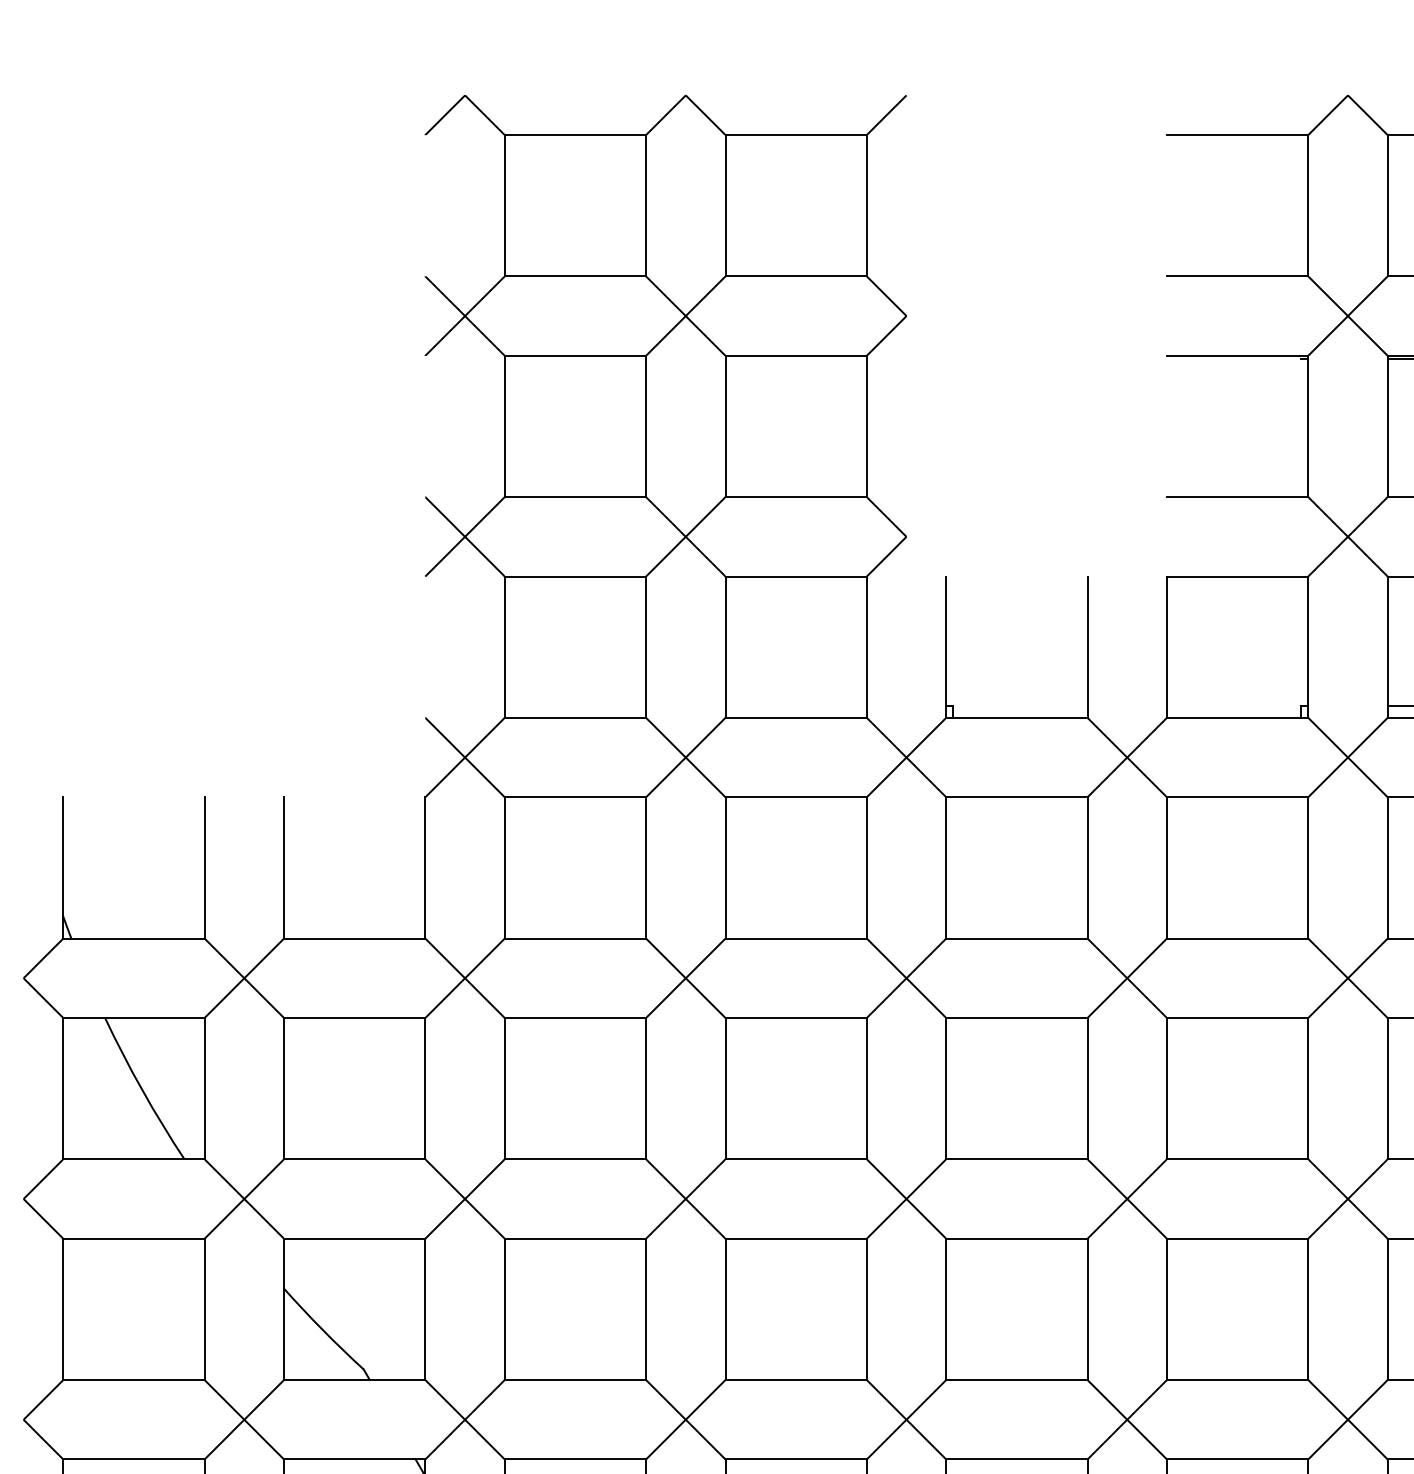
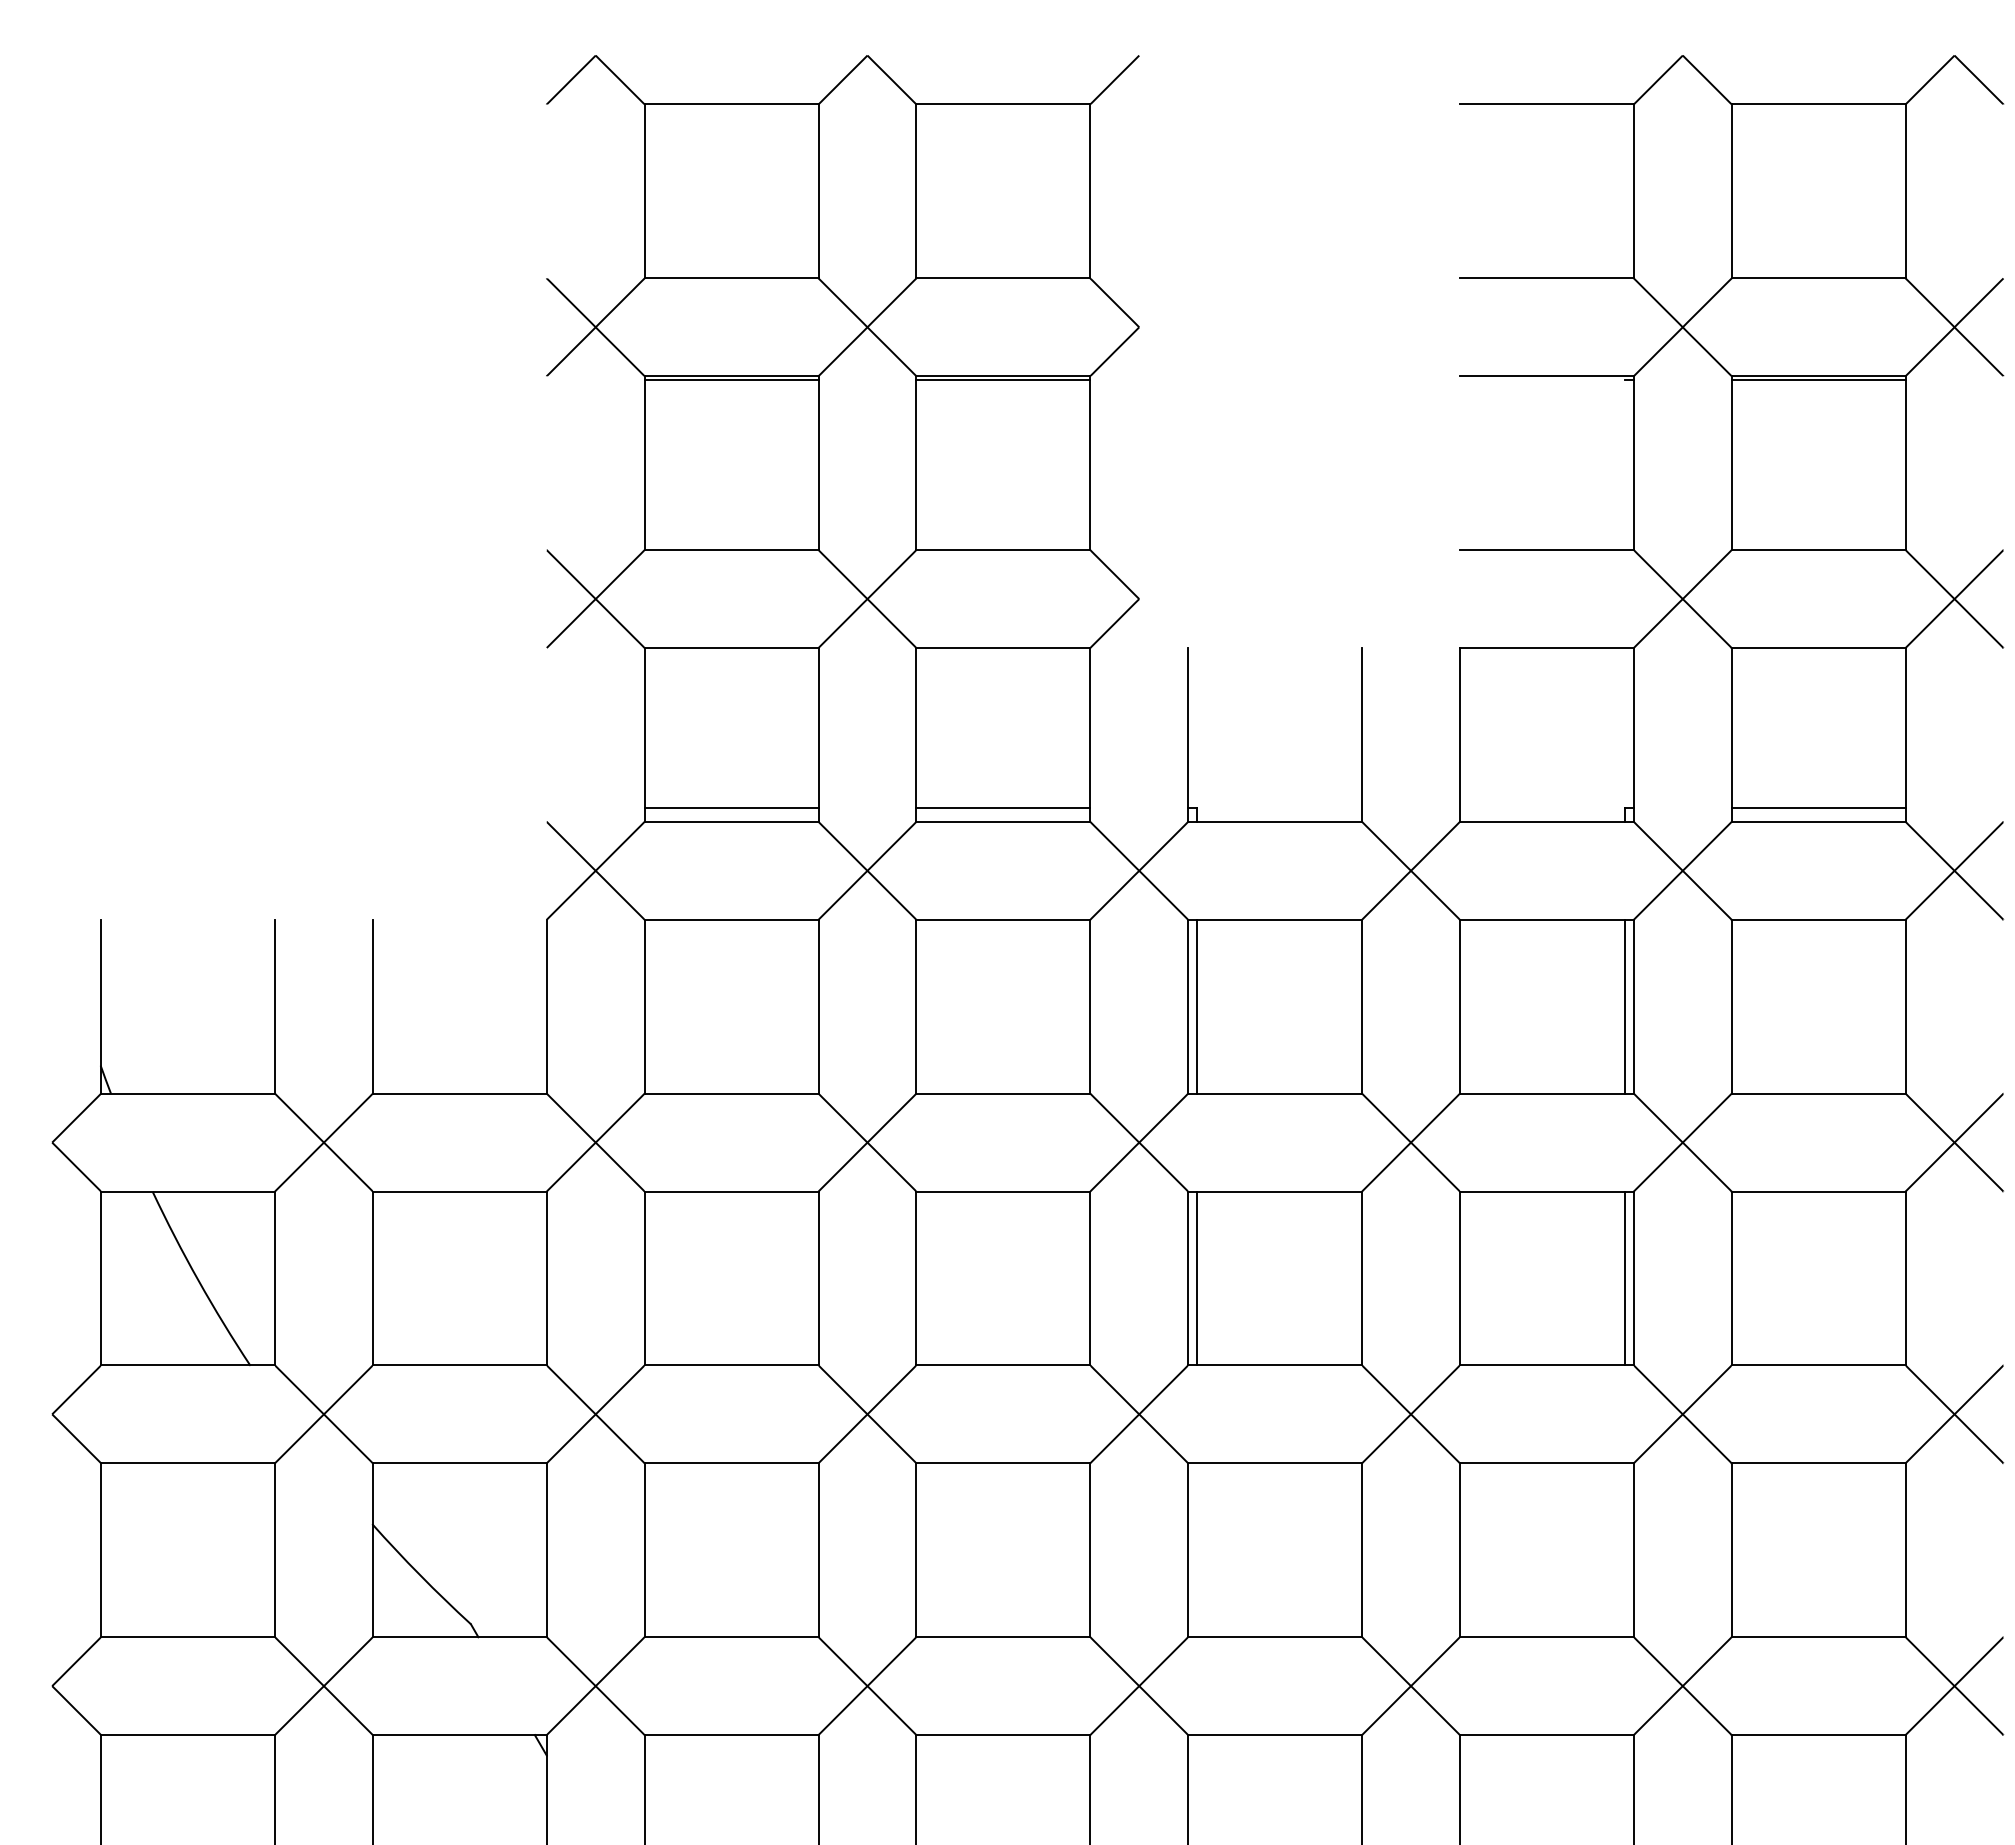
line: (575, 358) -> (731, 379), added
line: (796, 358) -> (1003, 379), added
line: (575, 706) -> (731, 807), added
line: (796, 706) -> (1003, 807), added
line: (953, 867) -> (1197, 1006), added
line: (1301, 867) -> (1625, 1006), added
line: (953, 1088) -> (1197, 1278), added
line: (1301, 1088) -> (1625, 1278), added

